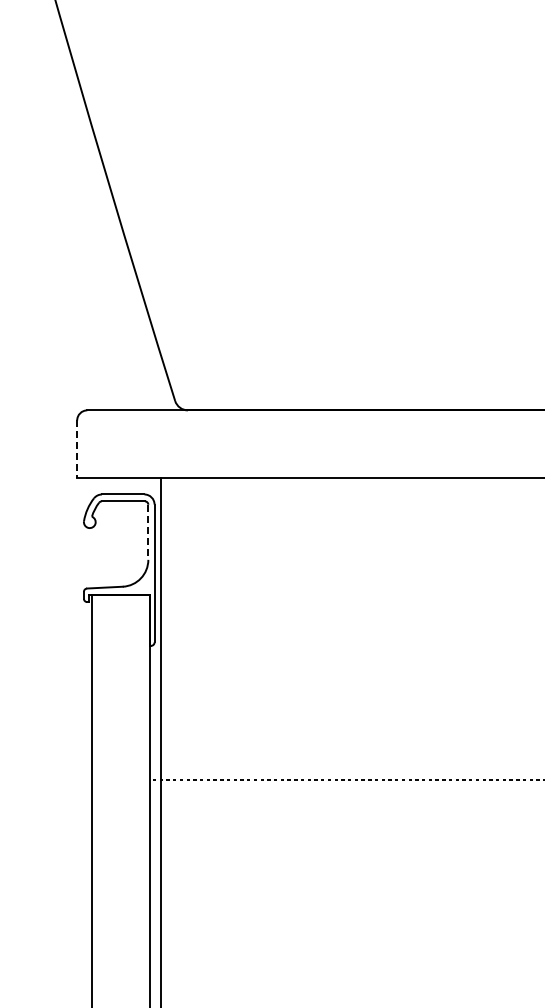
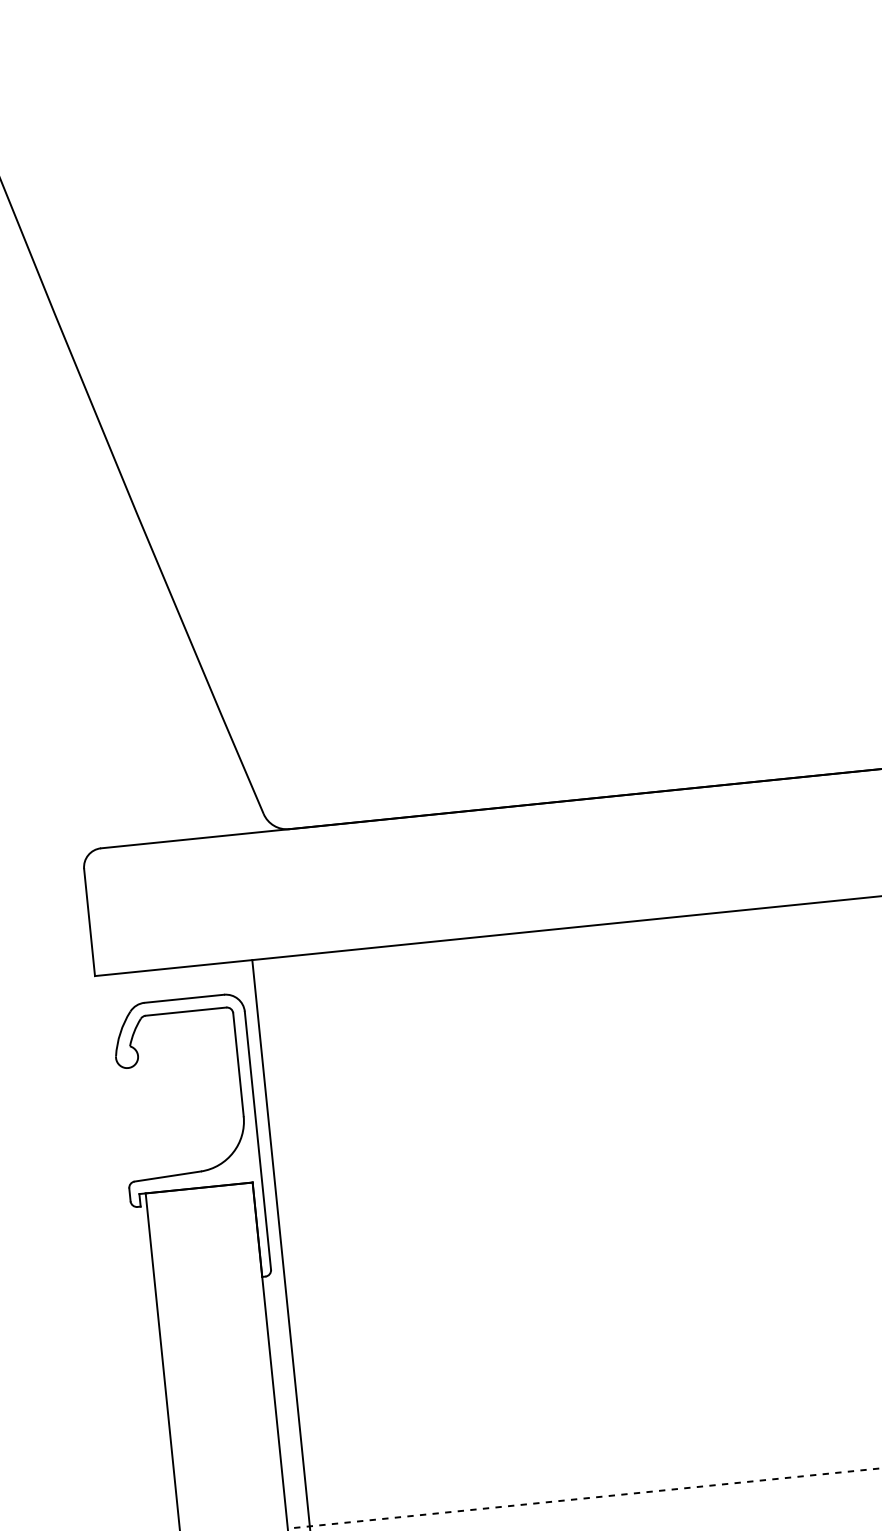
line: (77, 449) -> (90, 923), dashed -> solid
line: (148, 532) -> (238, 1065), dashed -> solid

